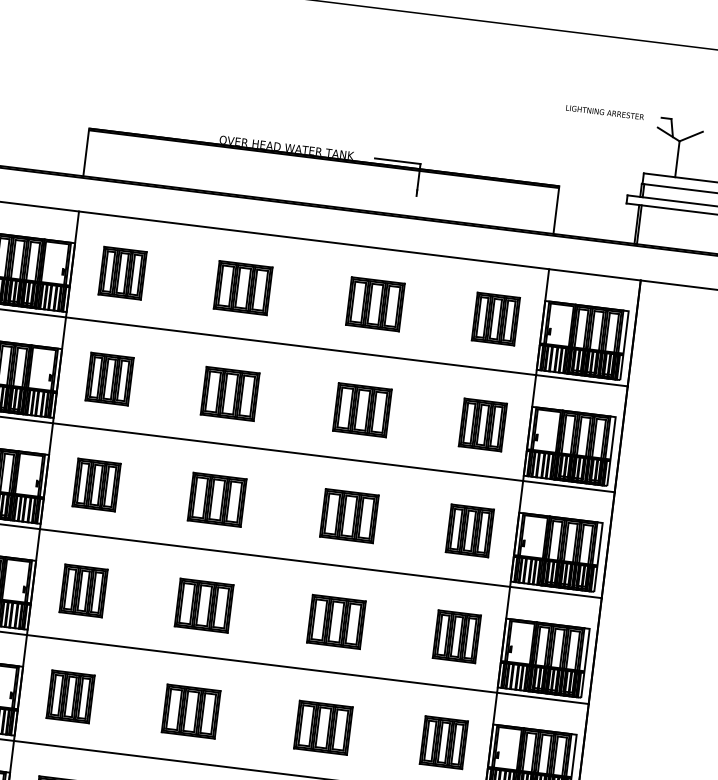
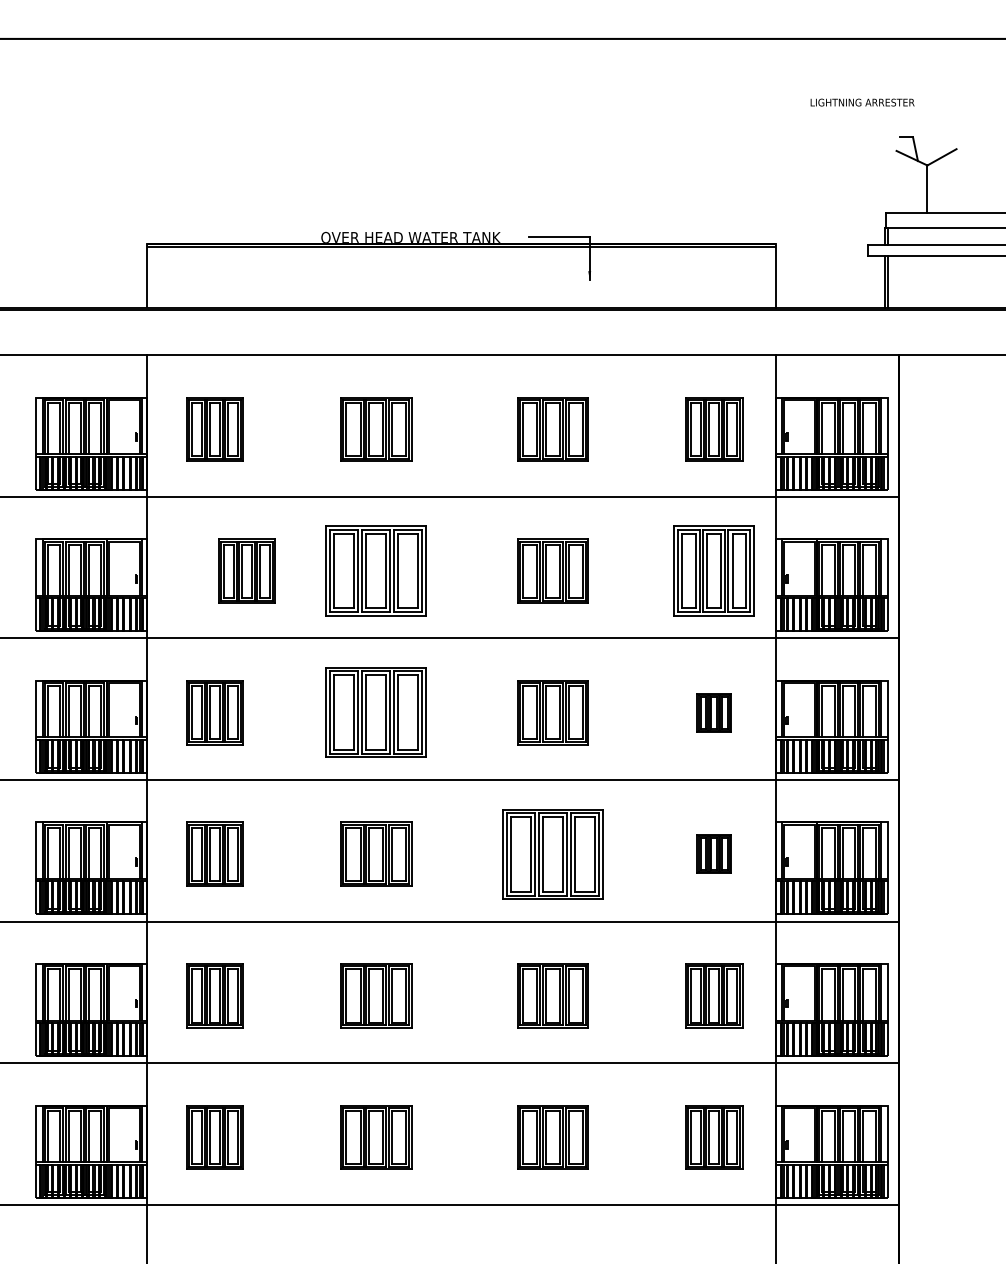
text: (605, 112) -> (862, 102), moved
part: (109, 378) -> (246, 570), moved
part: (230, 393) -> (376, 570), size x1.4
part: (483, 424) -> (714, 570), size x1.4
part: (217, 499) -> (376, 712), size x1.4
part: (470, 530) -> (714, 712), size x0.6
part: (336, 621) -> (552, 853), size x1.4
part: (457, 636) -> (714, 853), size x0.6

